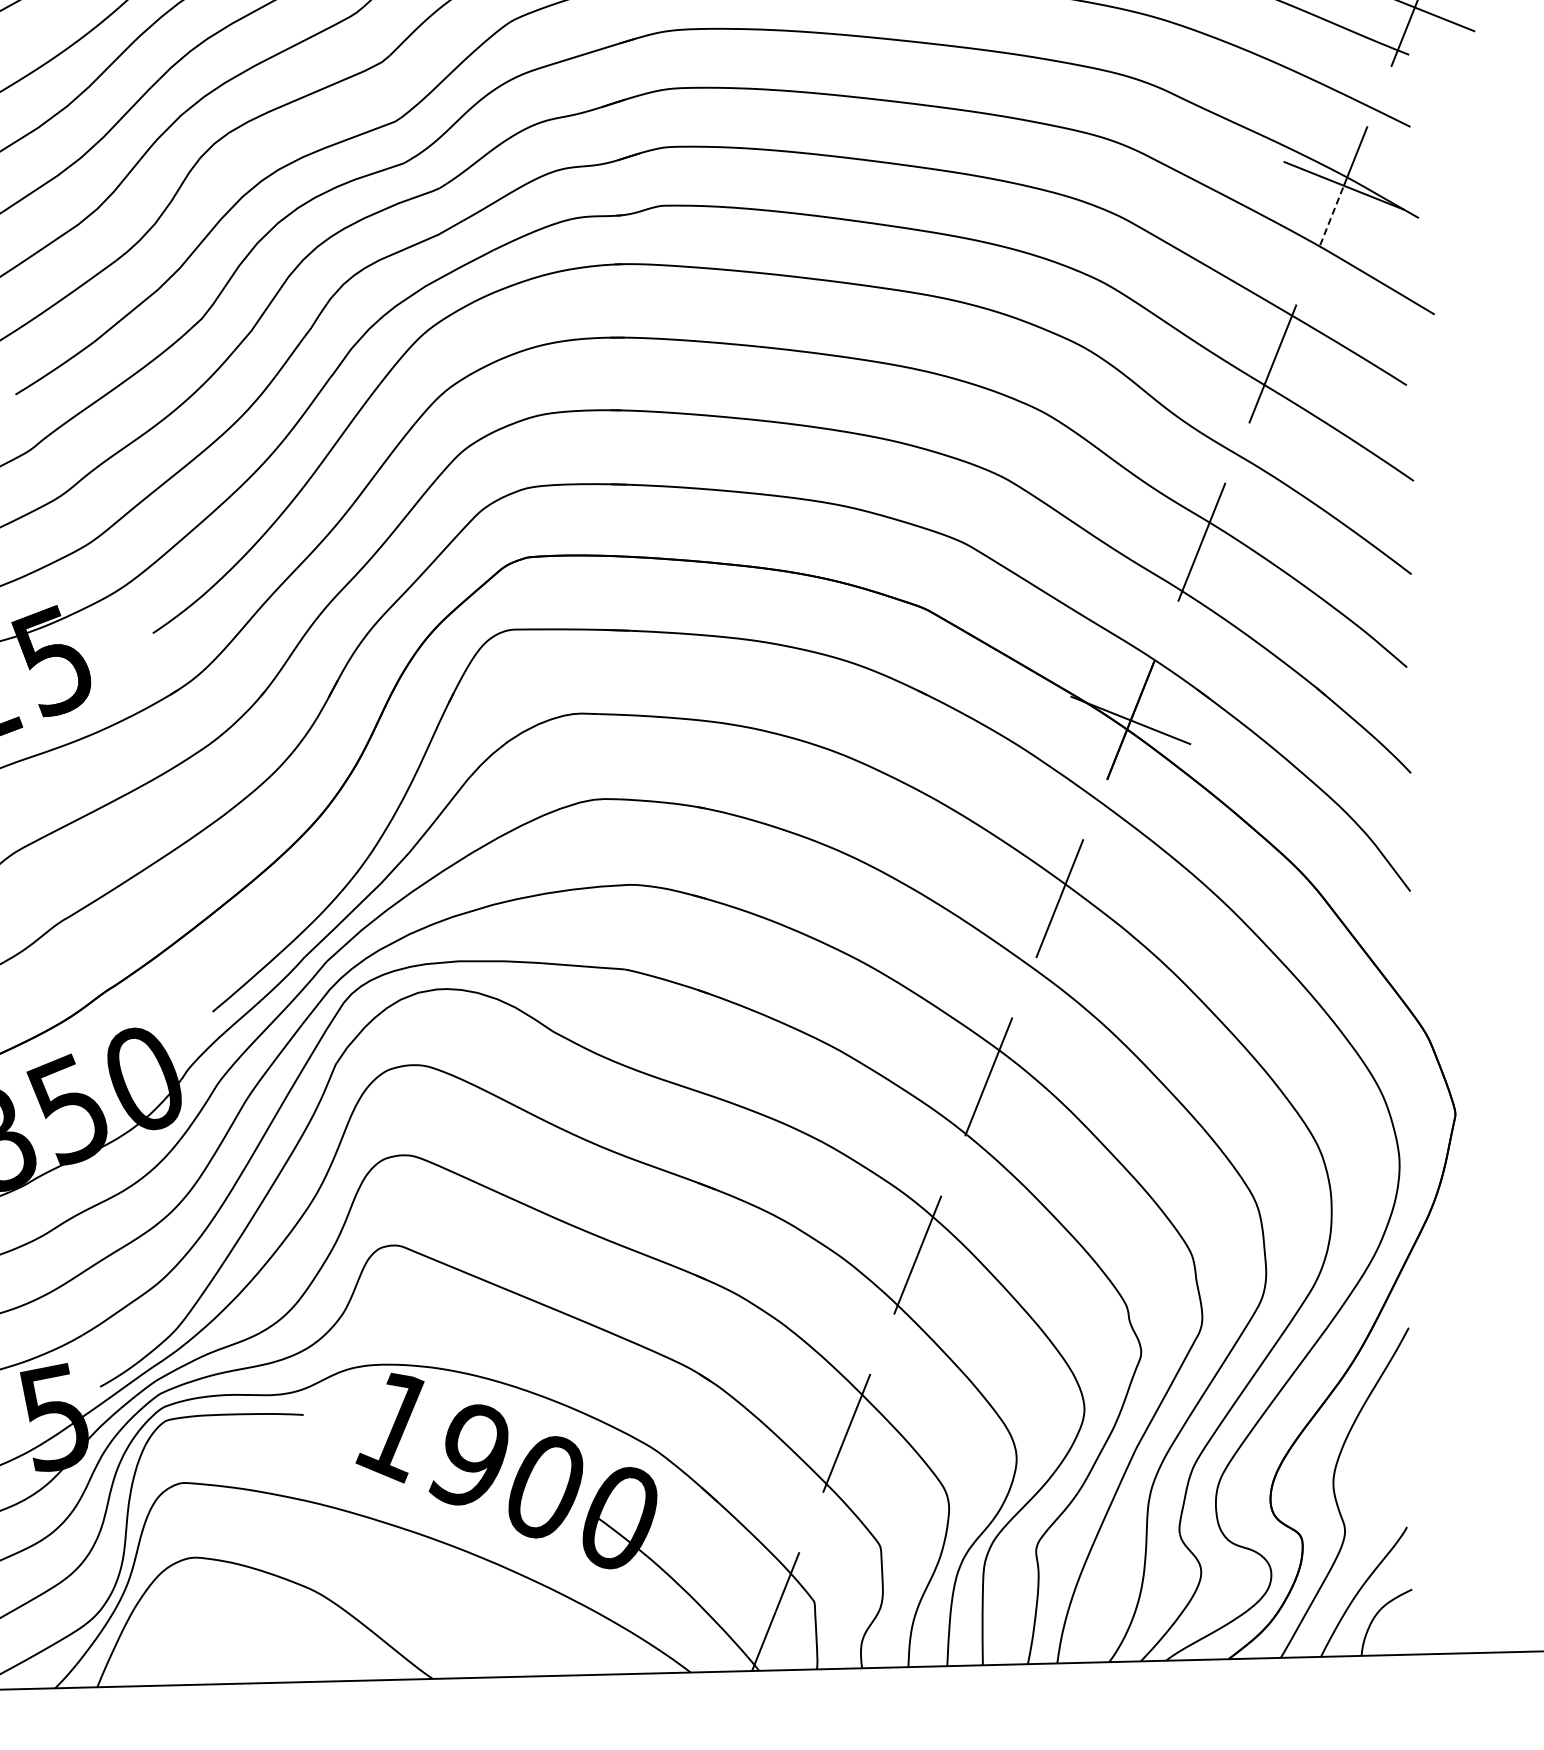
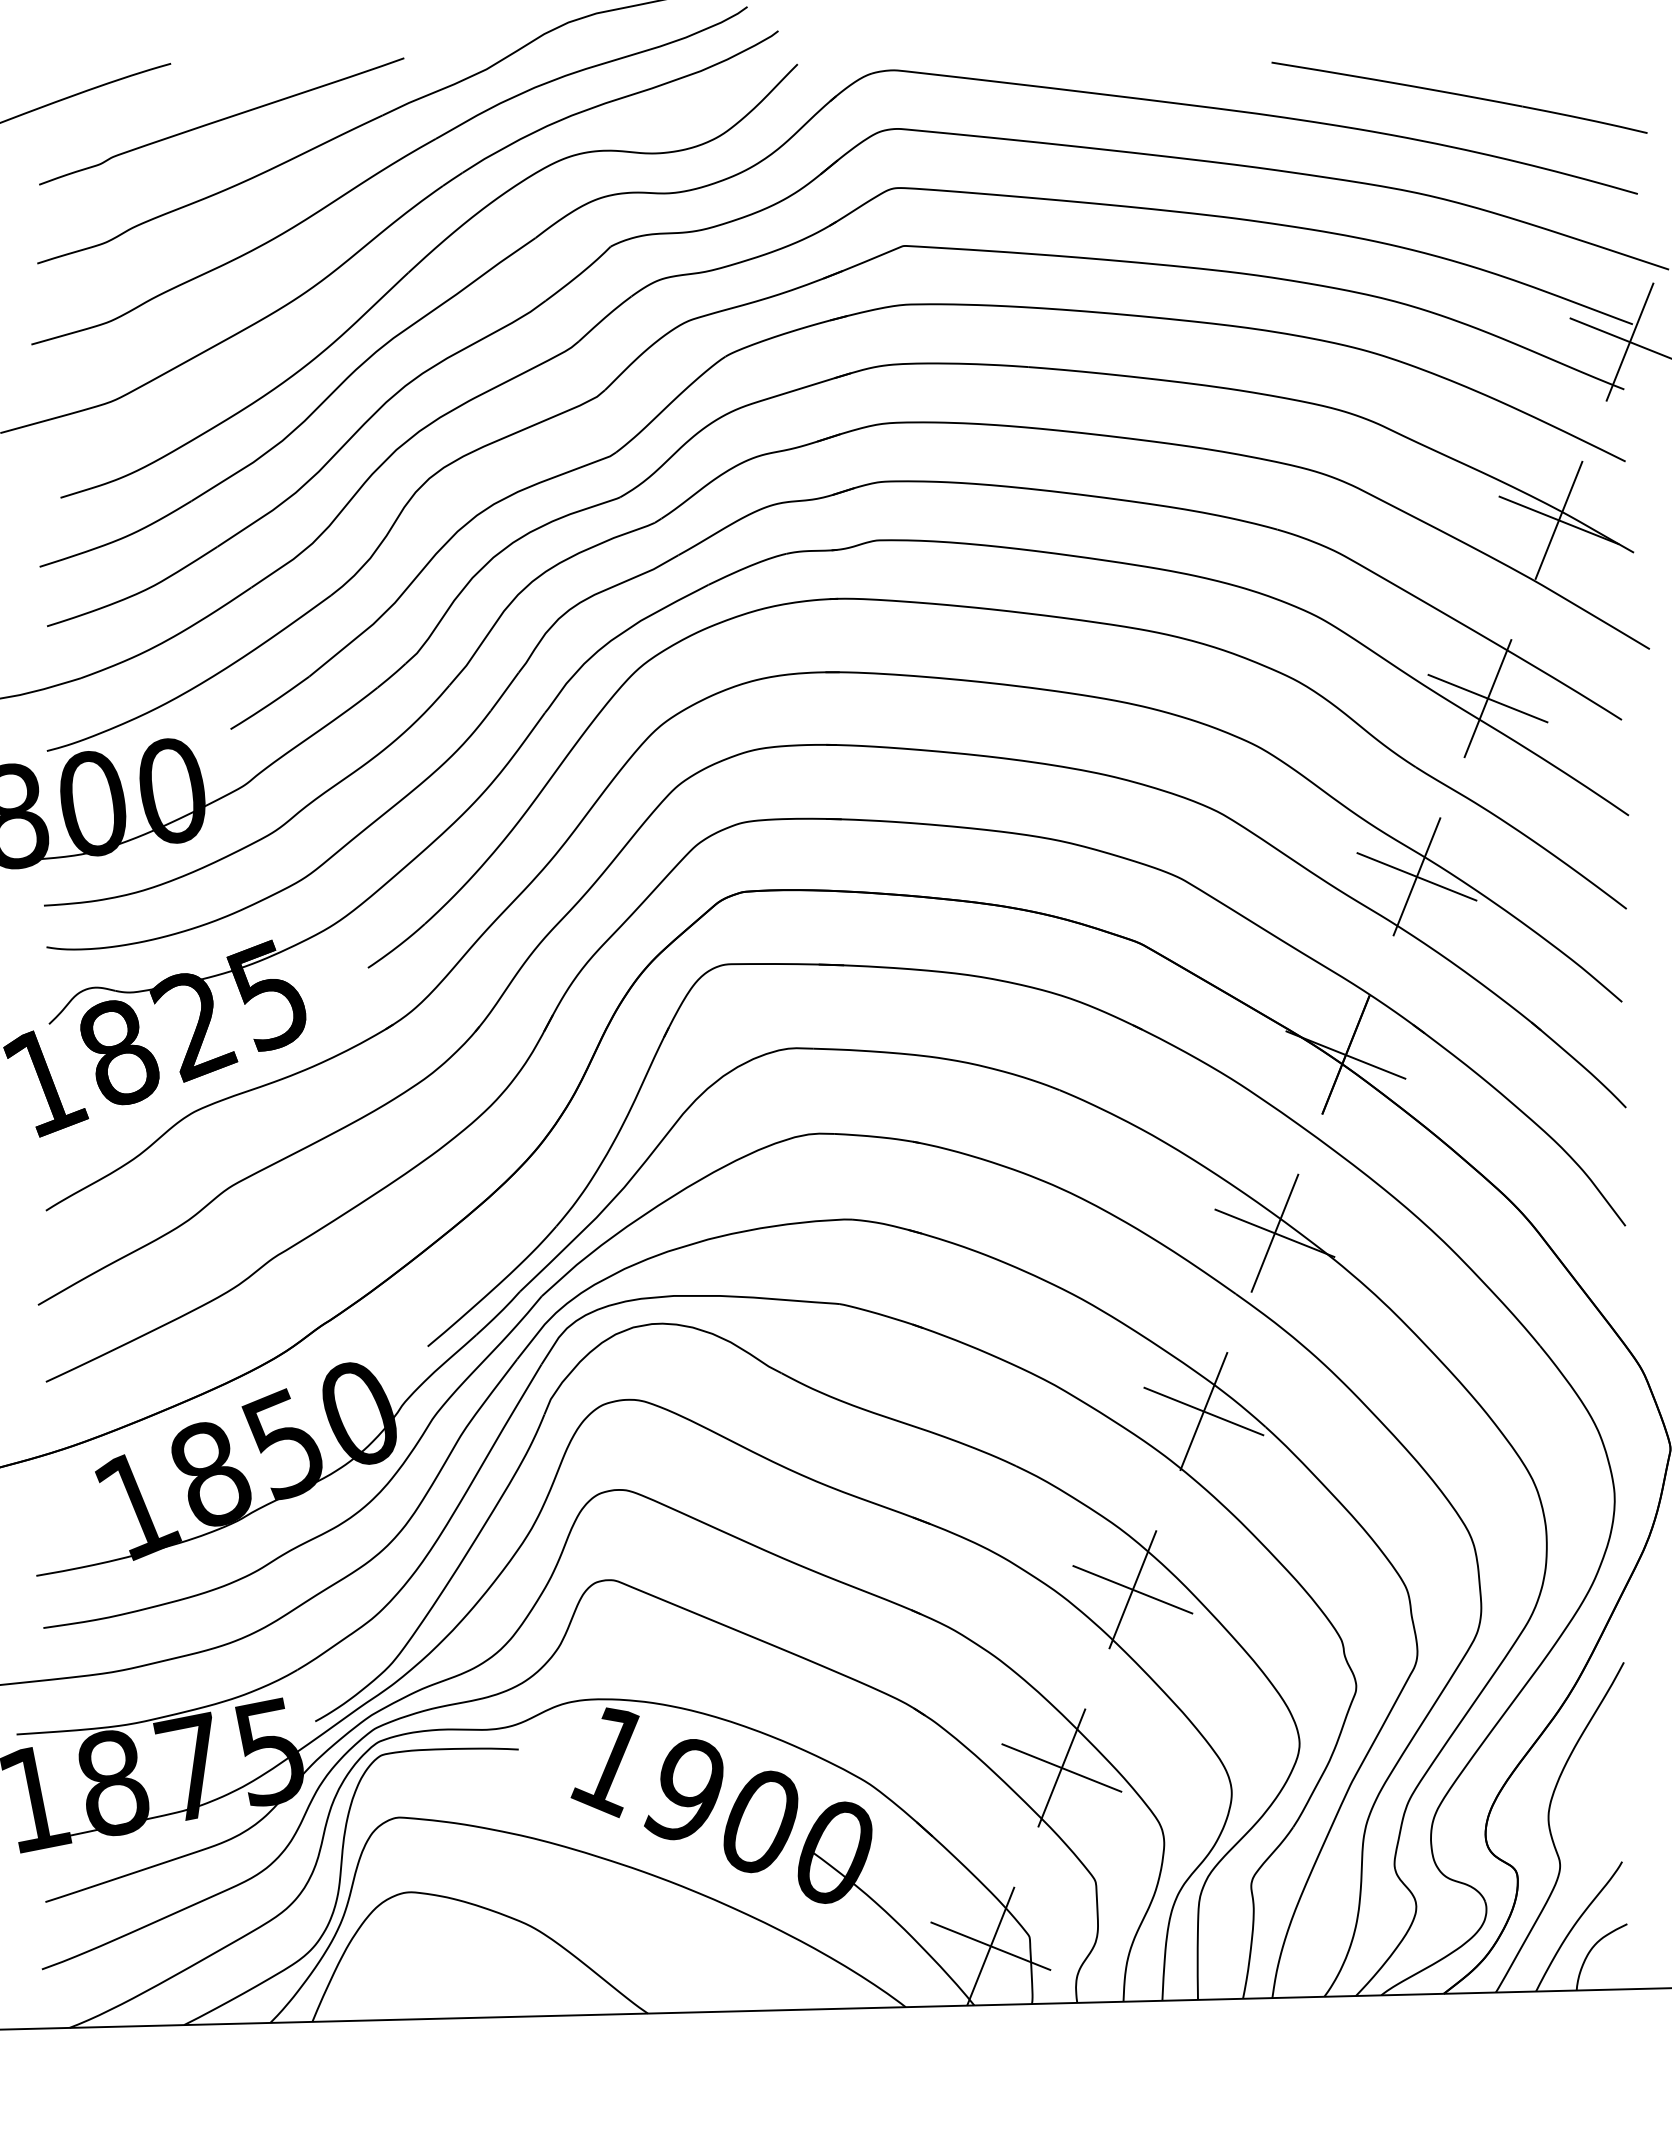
line: (1332, 215) -> (1547, 550), dashed -> solid
line: (1272, 363) -> (1487, 698), added
line: (1201, 541) -> (1416, 876), added
line: (1059, 897) -> (1274, 1232), added
line: (988, 1076) -> (1203, 1411), added
line: (917, 1254) -> (1132, 1589), added
line: (846, 1432) -> (1061, 1767), added
line: (775, 1610) -> (990, 1945), added

